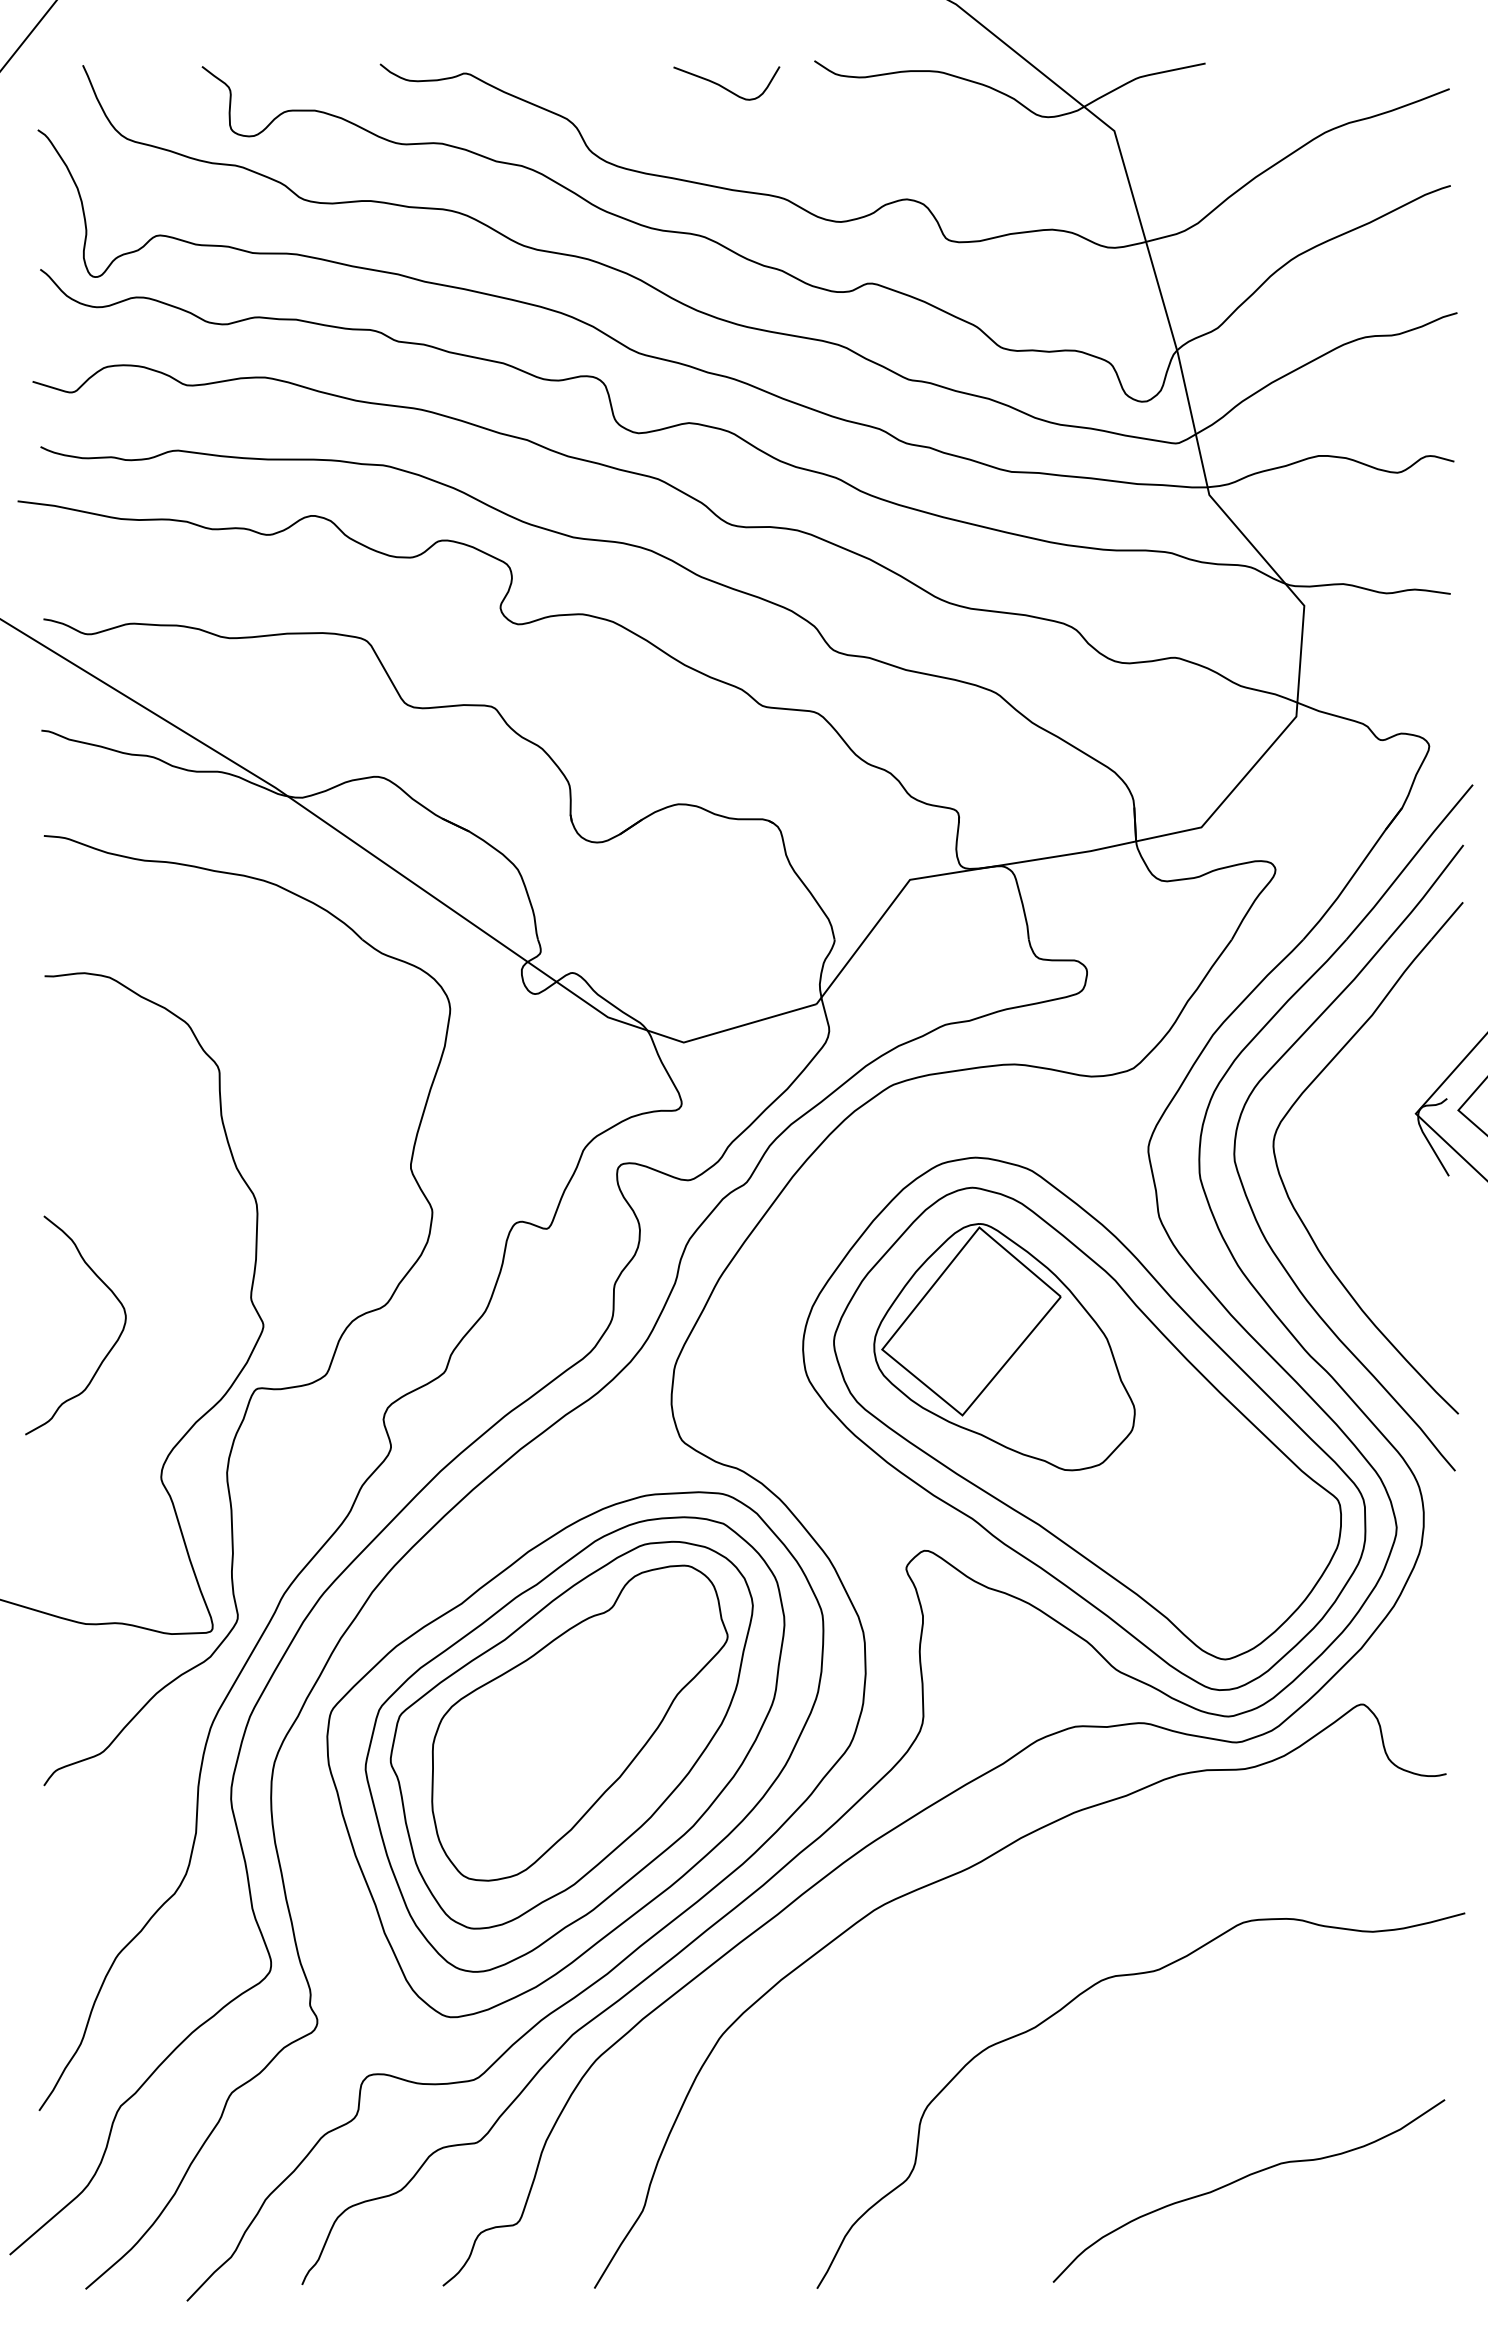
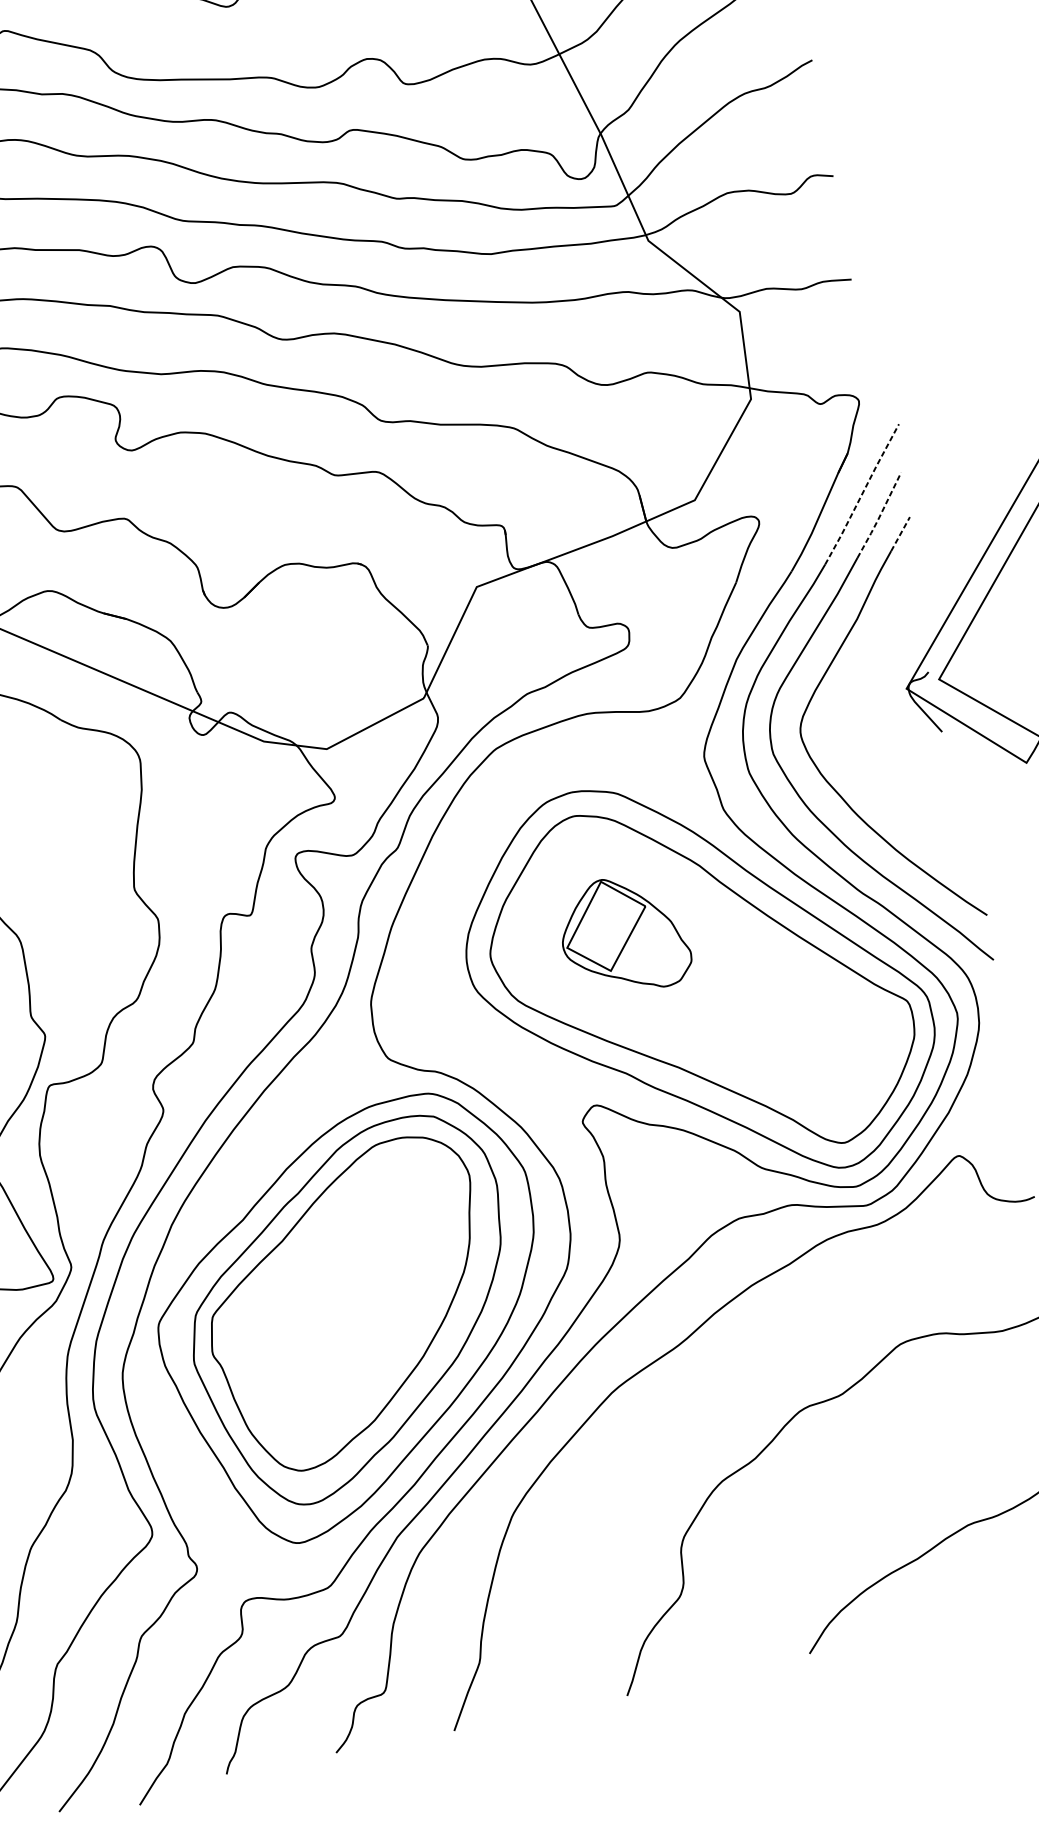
line: (1409, 862) -> (861, 494), solid -> dashed
line: (1426, 893) -> (880, 516), solid -> dashed
line: (1447, 921) -> (900, 534), solid -> dashed
part: (1004, 1347) -> (624, 935), size x0.6
part: (579, 1722) -> (353, 1293), removed

